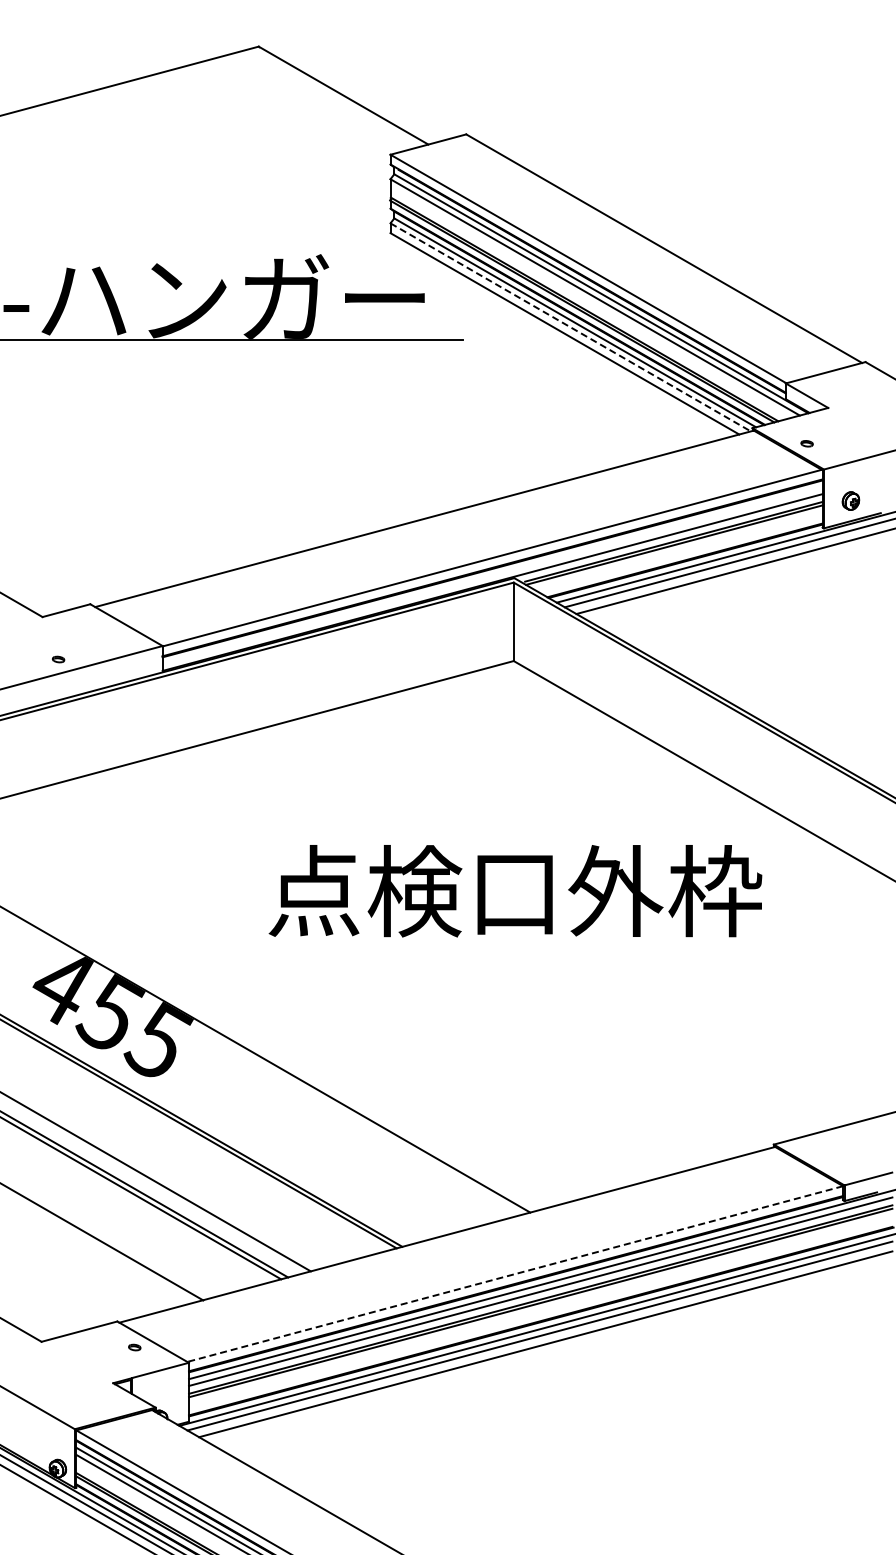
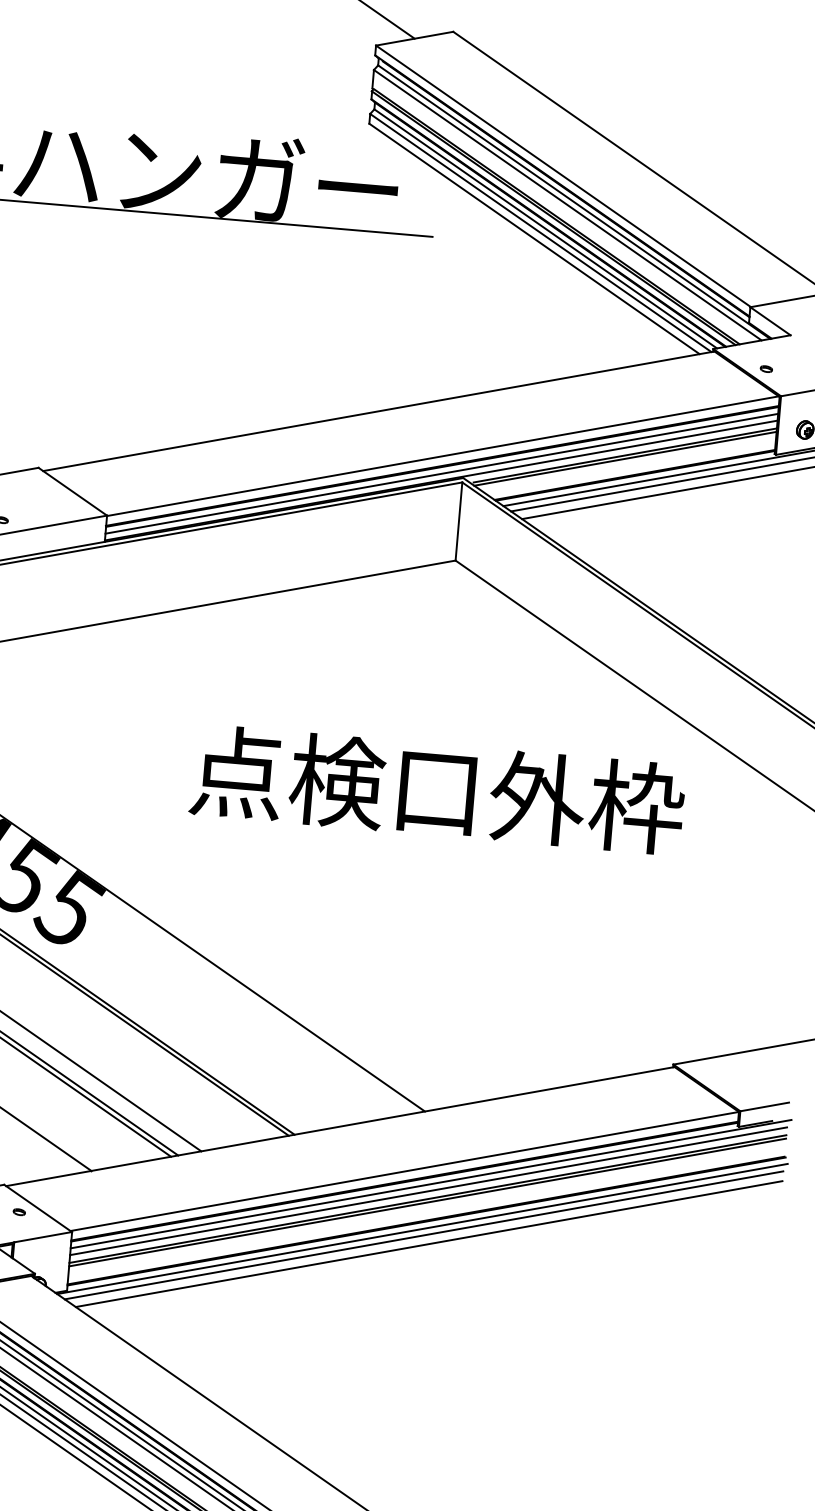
line: (571, 327) -> (541, 233), dashed -> solid
line: (492, 575) -> (441, 473), added
line: (514, 1274) -> (403, 1171), dashed -> solid

